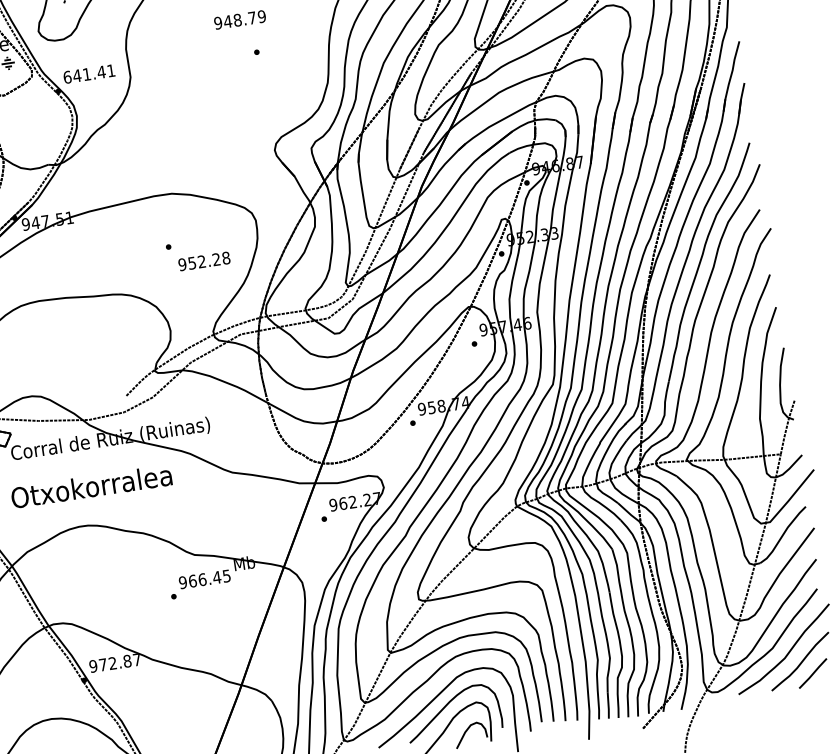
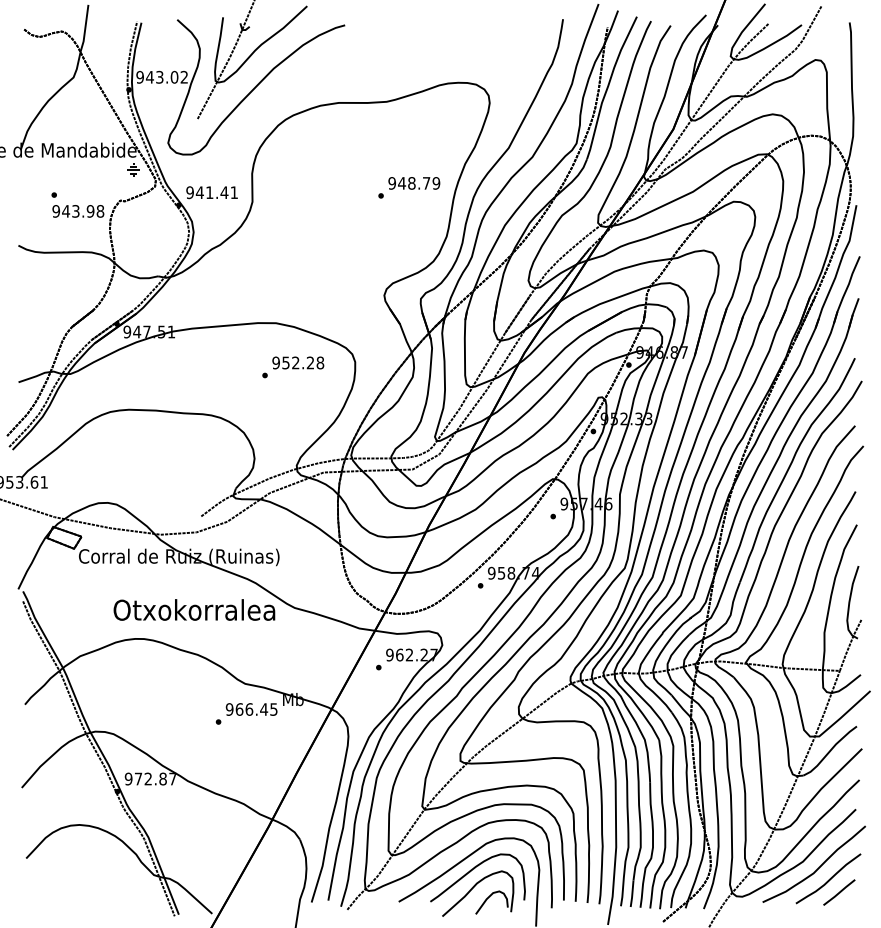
text: (240, 19) -> (414, 183), moved
text: (66, 77) -> (189, 192), 641.41 -> 941.41
text: (204, 260) -> (298, 362), moved
text: (91, 486) -> (194, 609), moved

